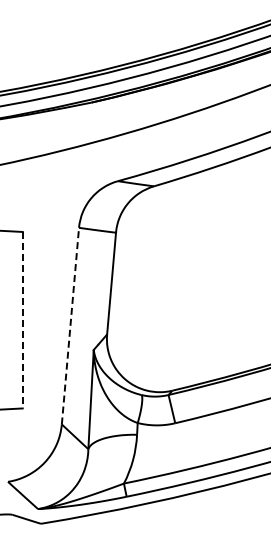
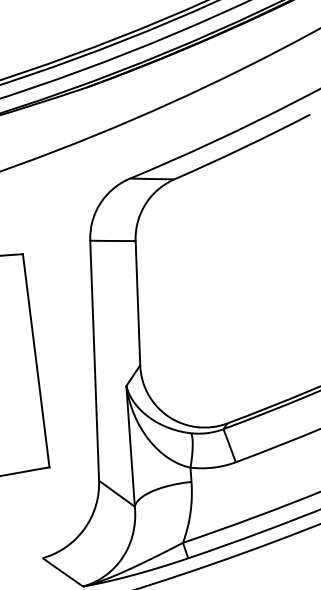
line: (22, 320) -> (35, 361), dashed -> solid
line: (70, 326) -> (94, 361), dashed -> solid

